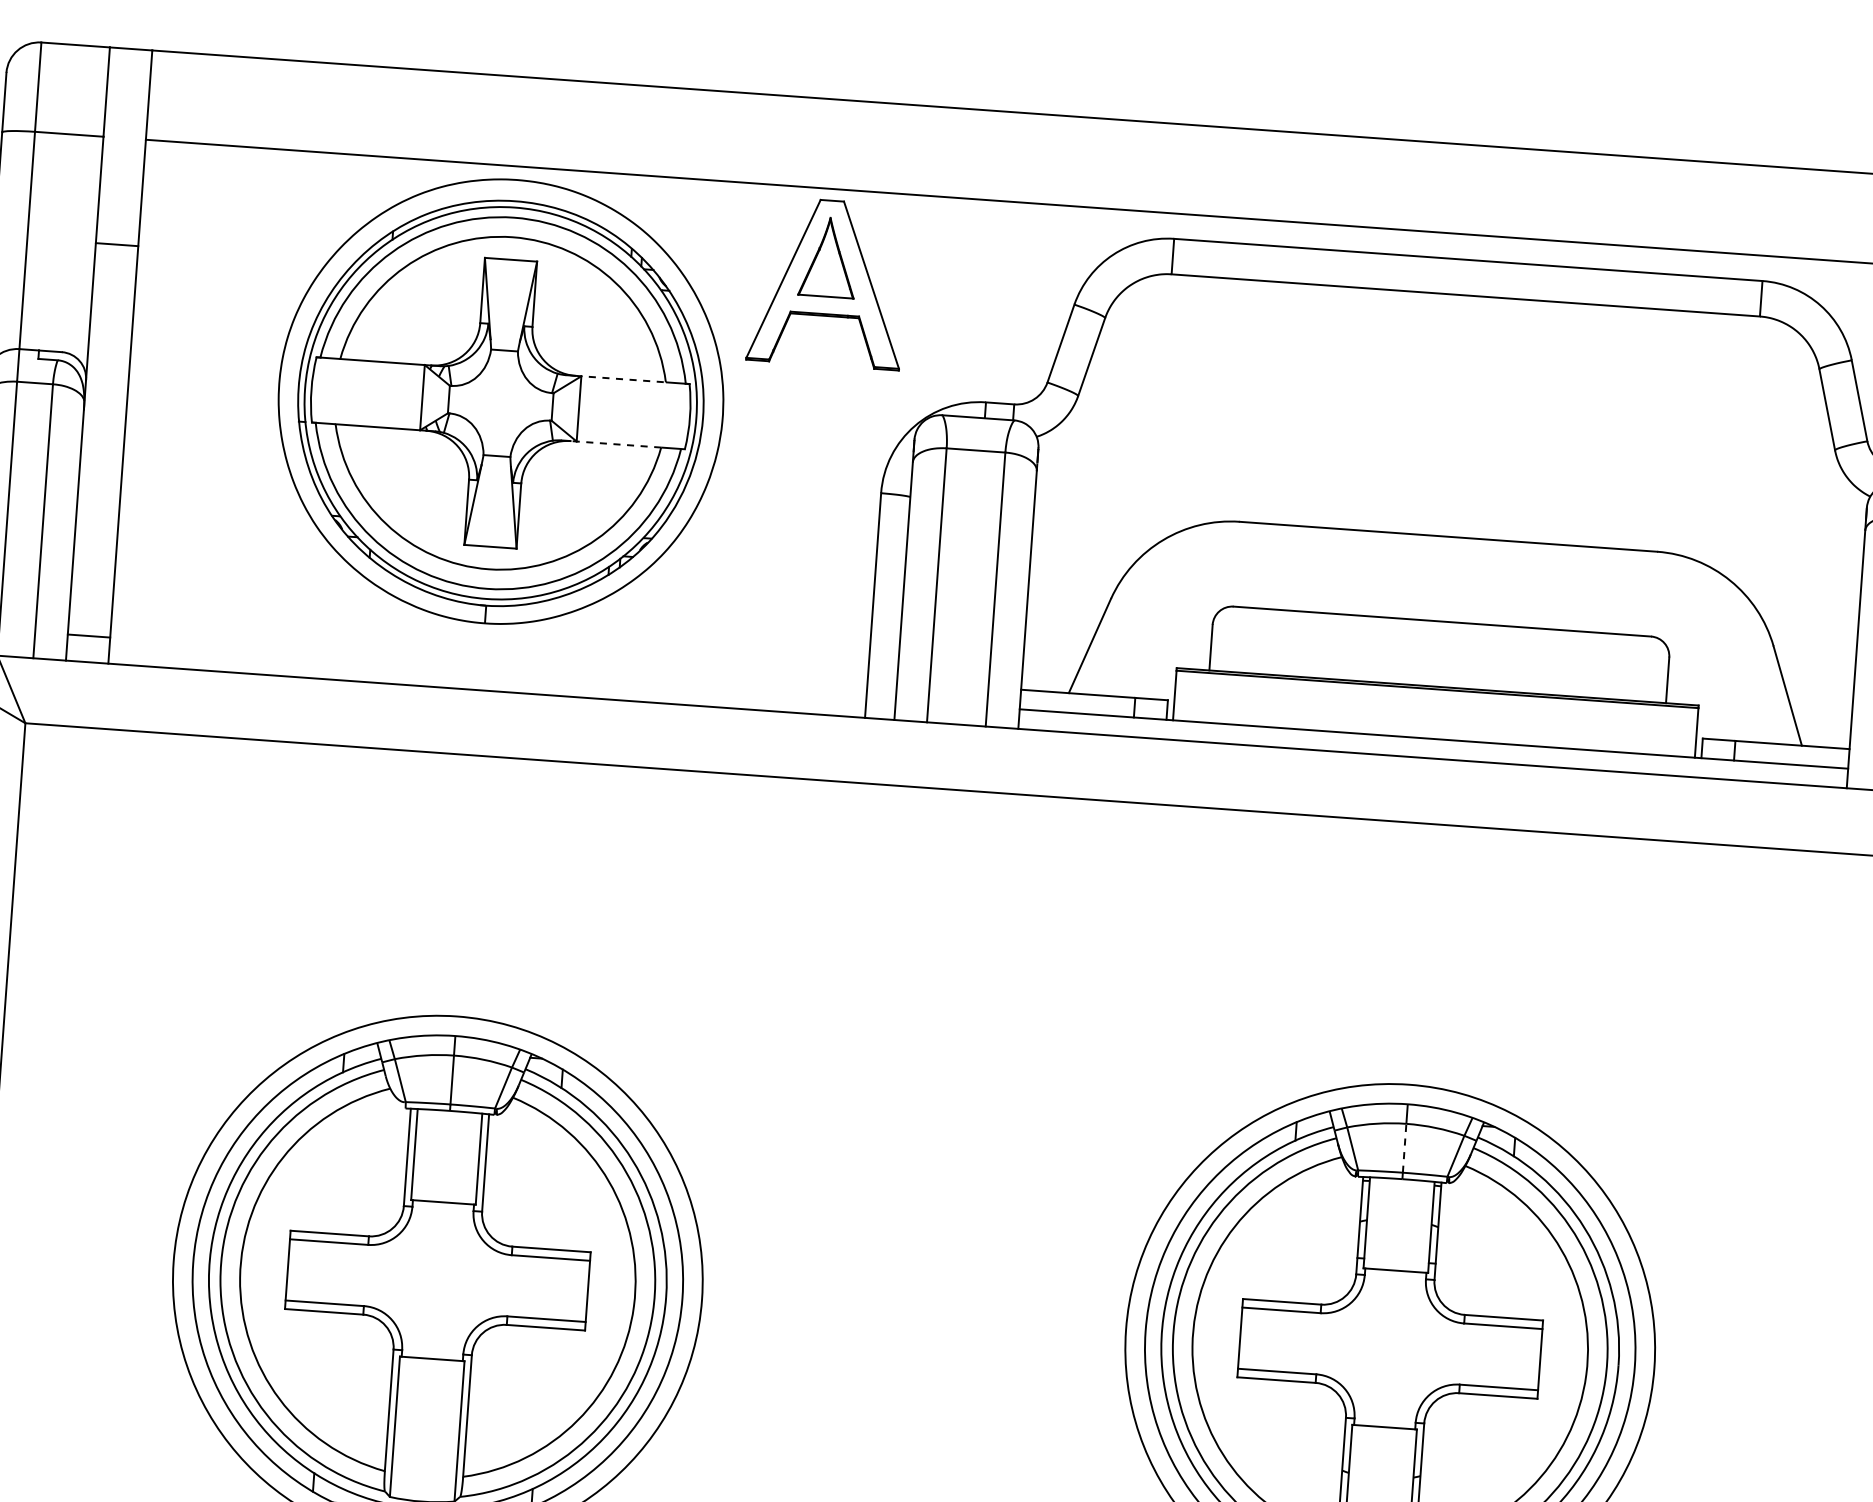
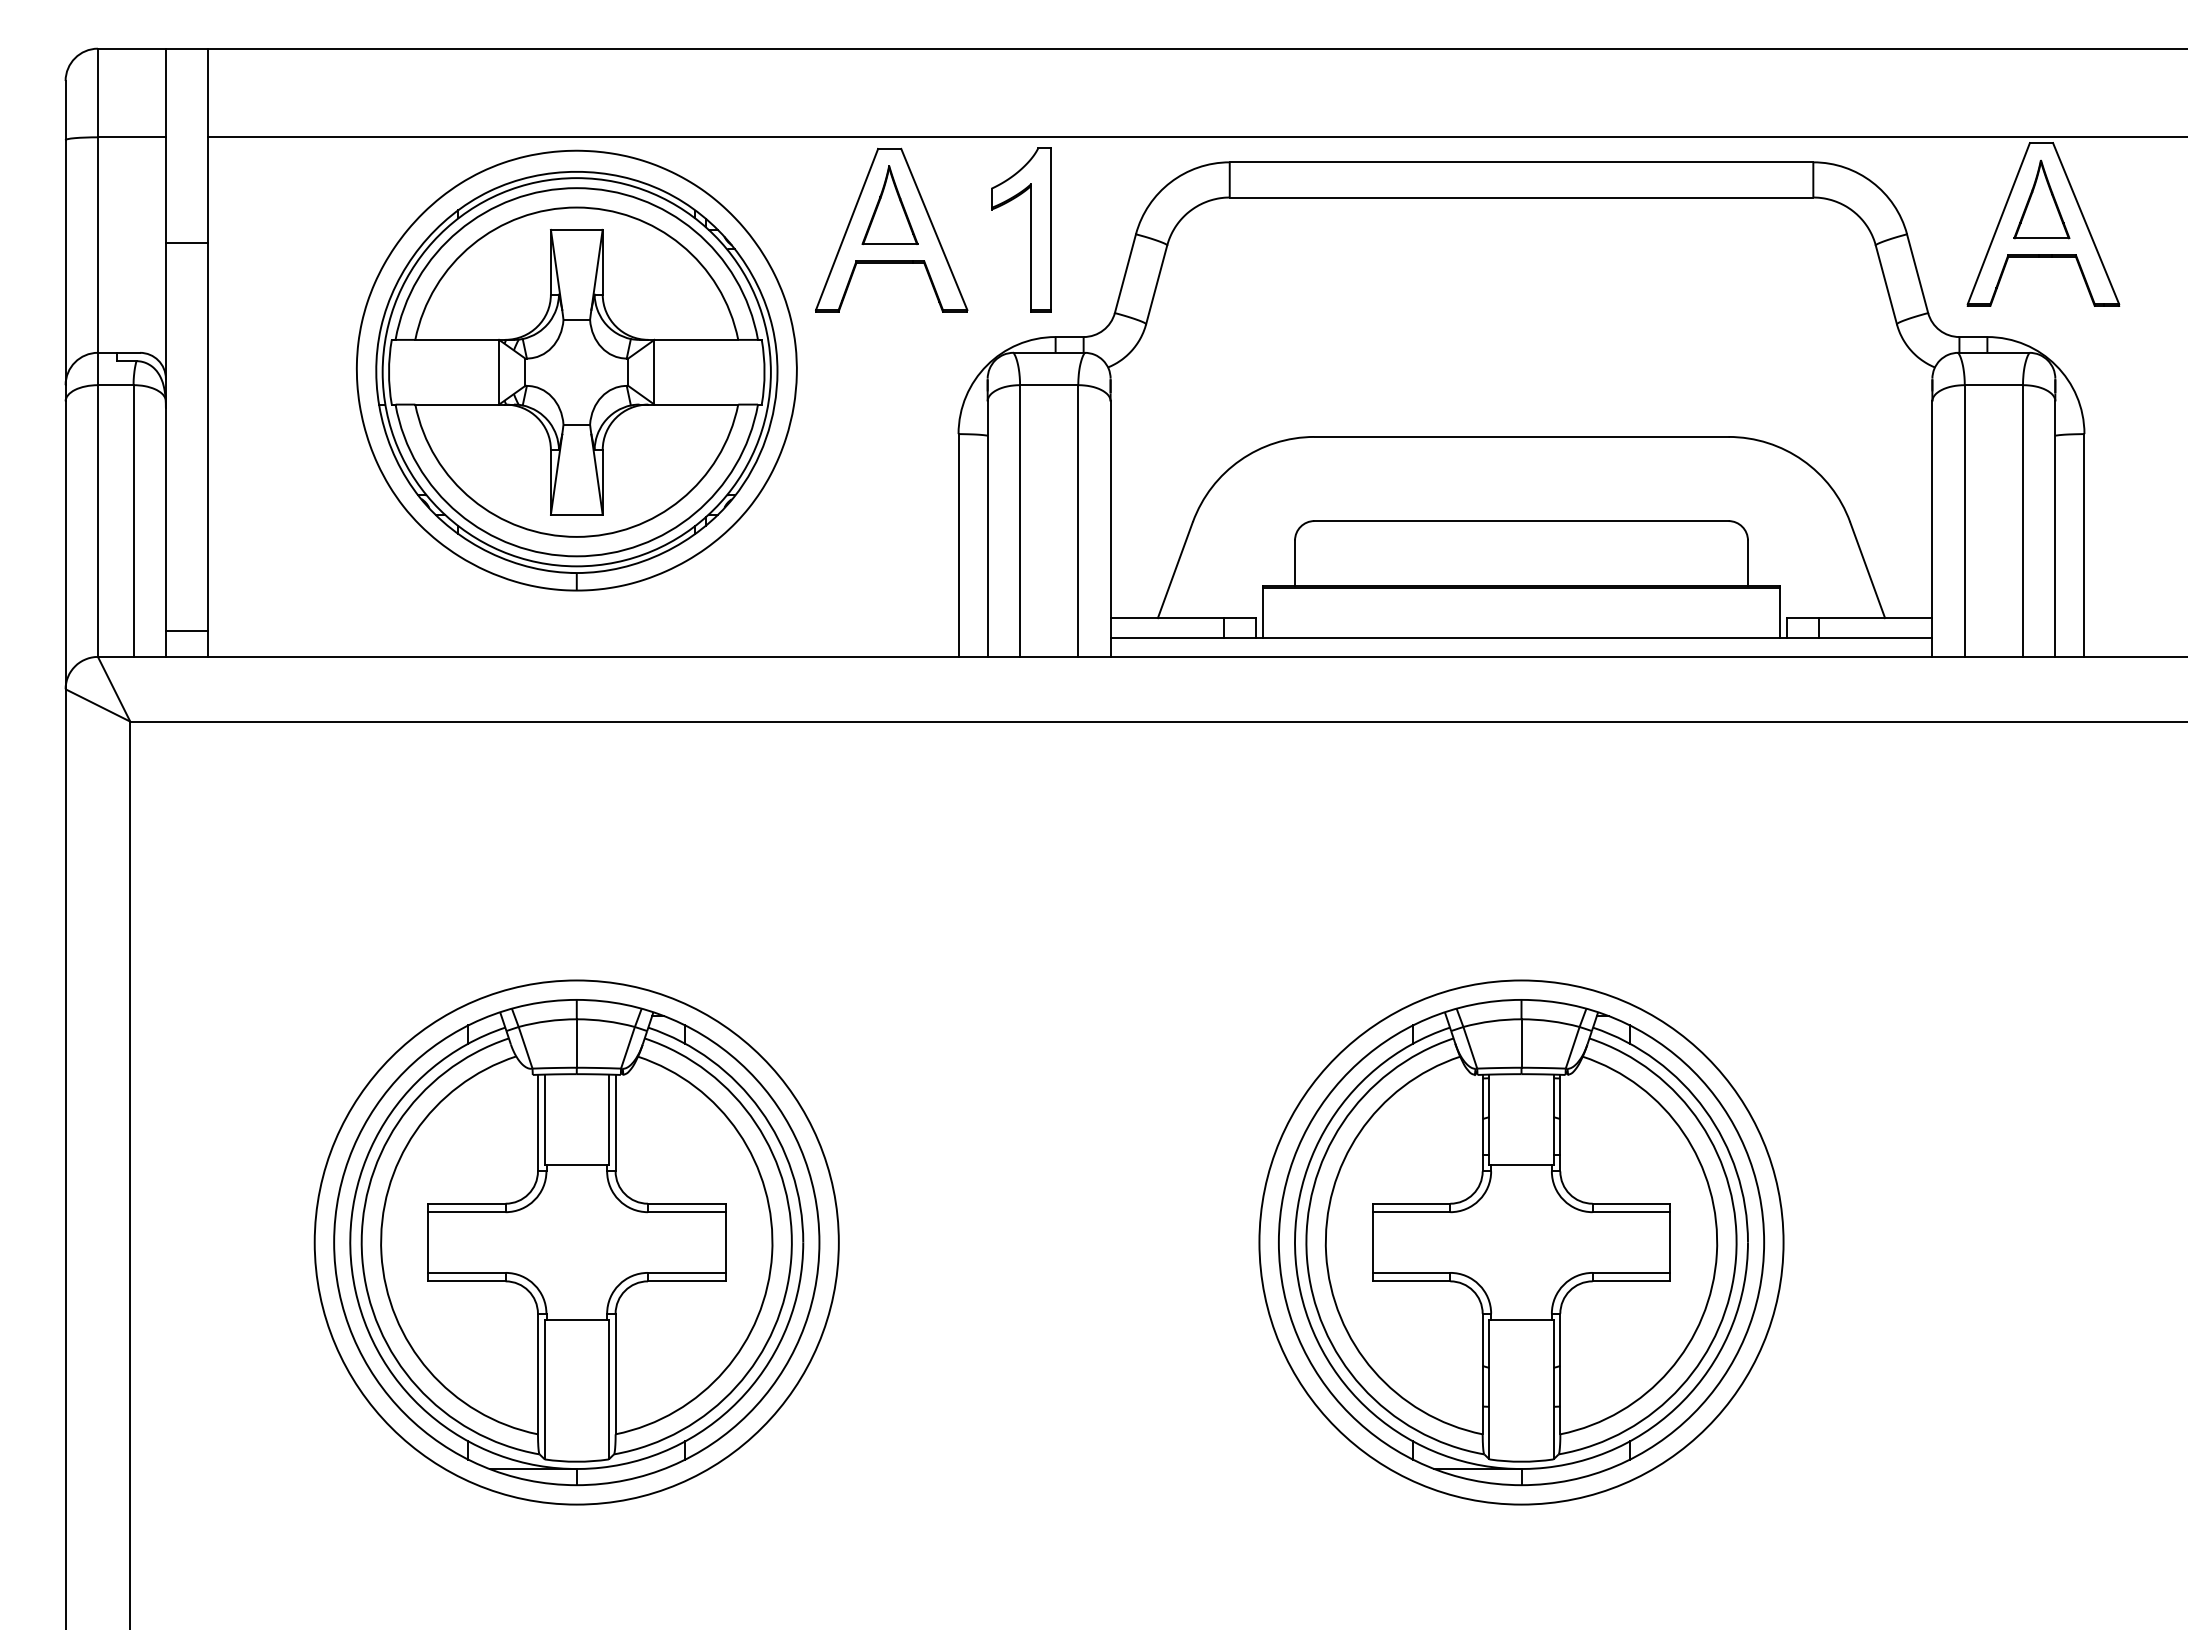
part: (968, 292) -> (1030, 229), added
line: (620, 378) -> (693, 339), dashed -> solid
line: (616, 444) -> (693, 404), dashed -> solid
line: (1404, 1148) -> (1521, 1043), dashed -> solid

